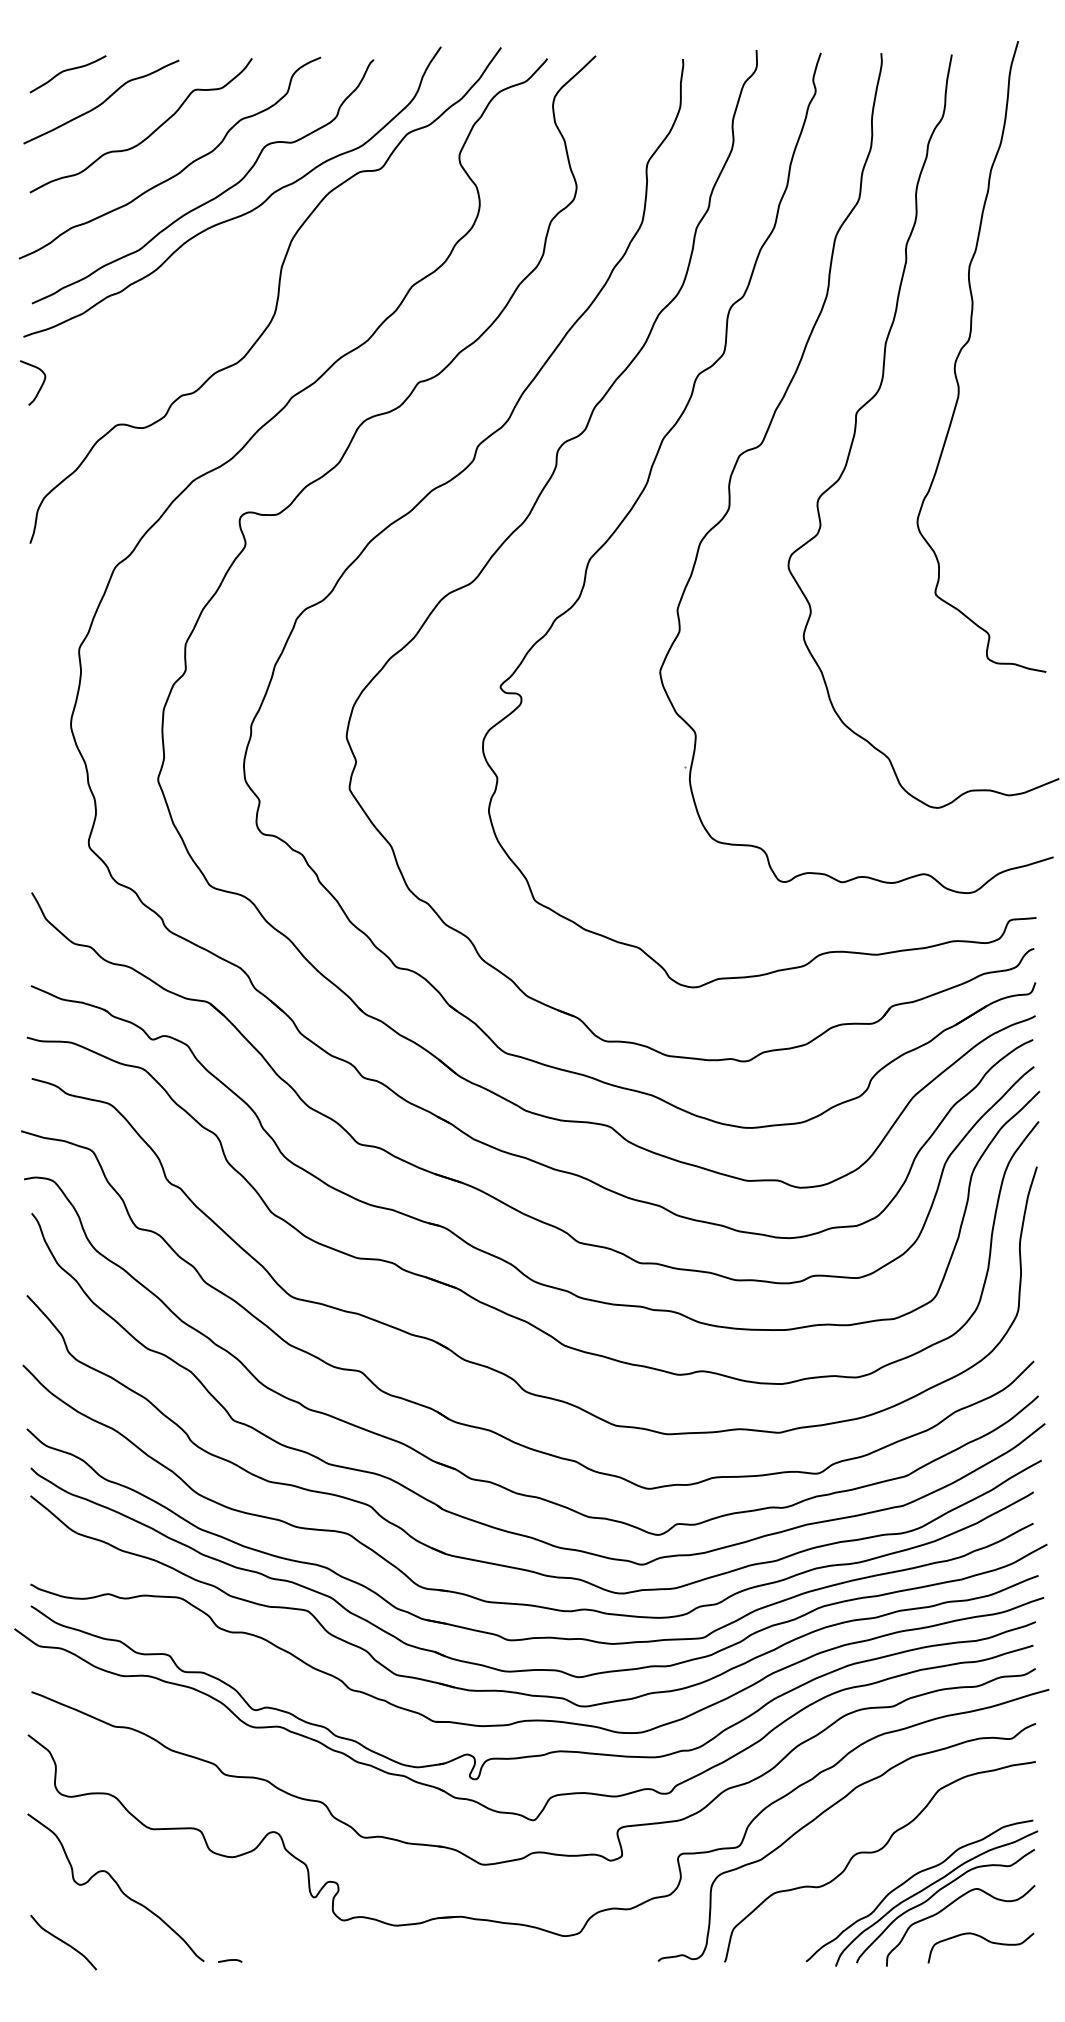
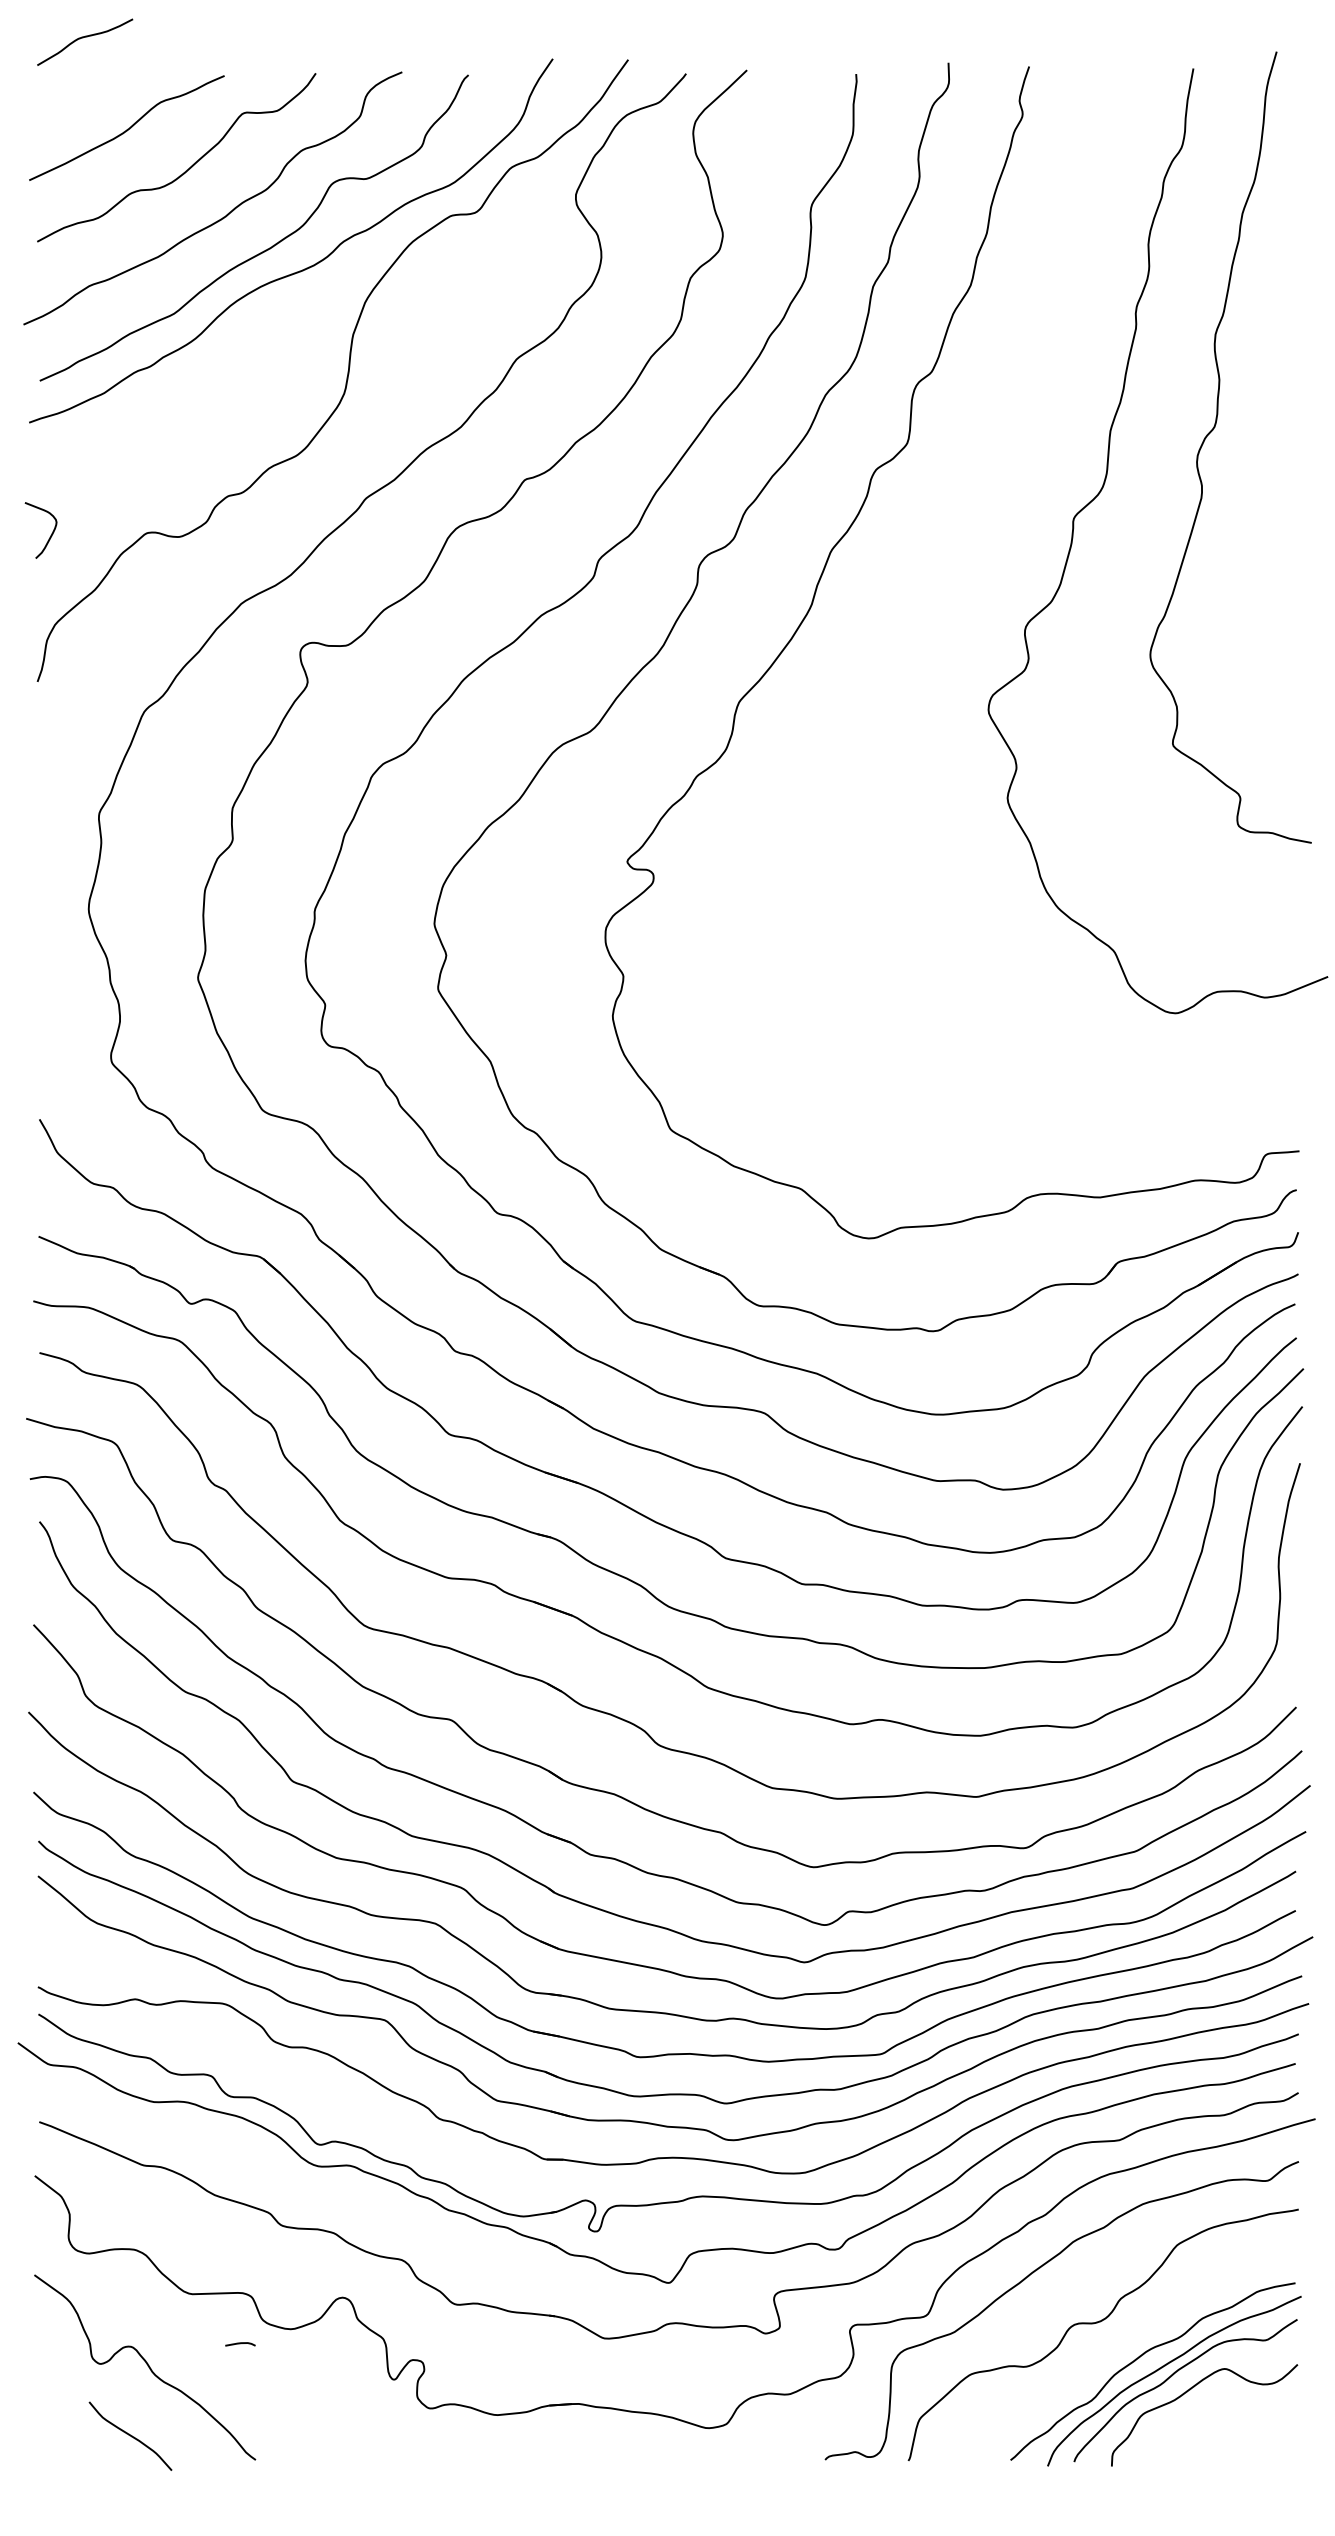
curve: (66, 71) -> (83, 38), moved
curve: (40, 387) -> (50, 535), moved
part: (766, 436) -> (960, 547), removed
curve: (985, 1940) -> (1235, 2433), removed
curve: (63, 1941) -> (130, 2435), moved
curve: (230, 1961) -> (240, 2344), moved

